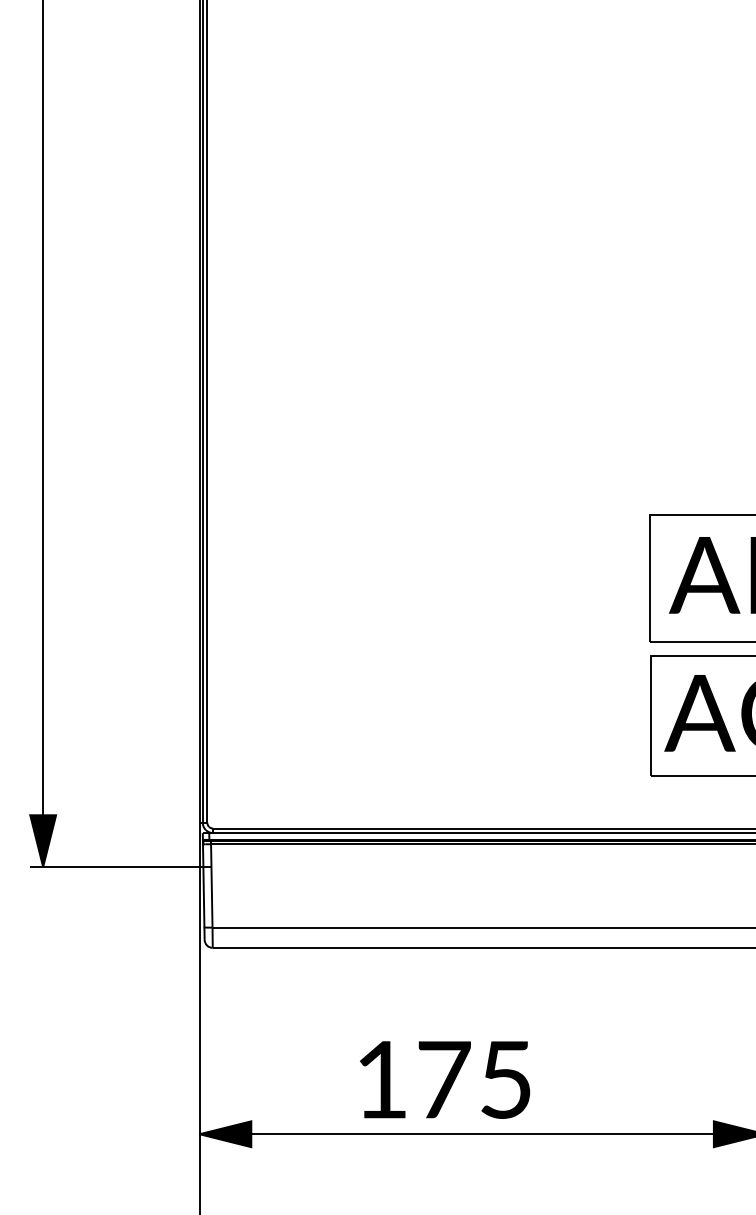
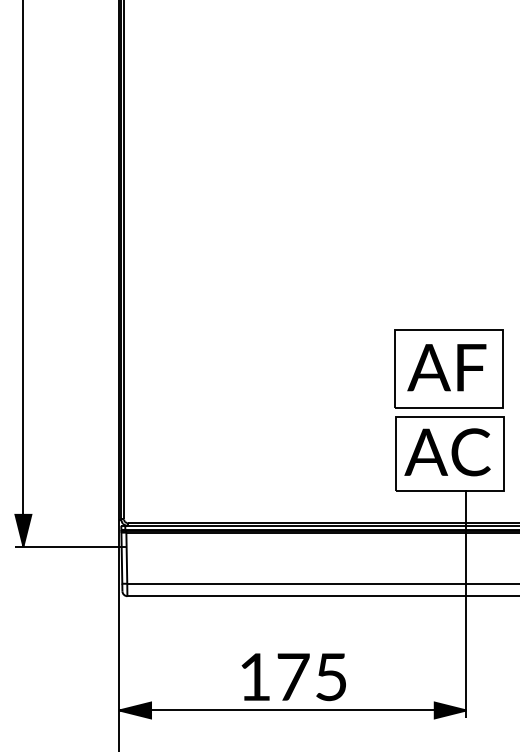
text: (444, 1080) -> (293, 677), moved

